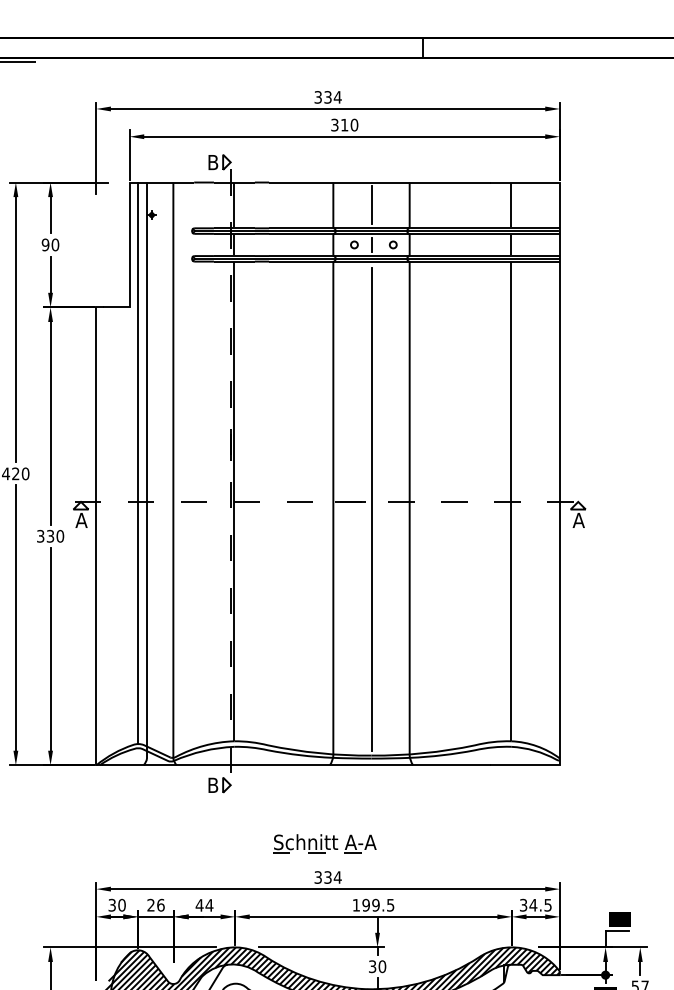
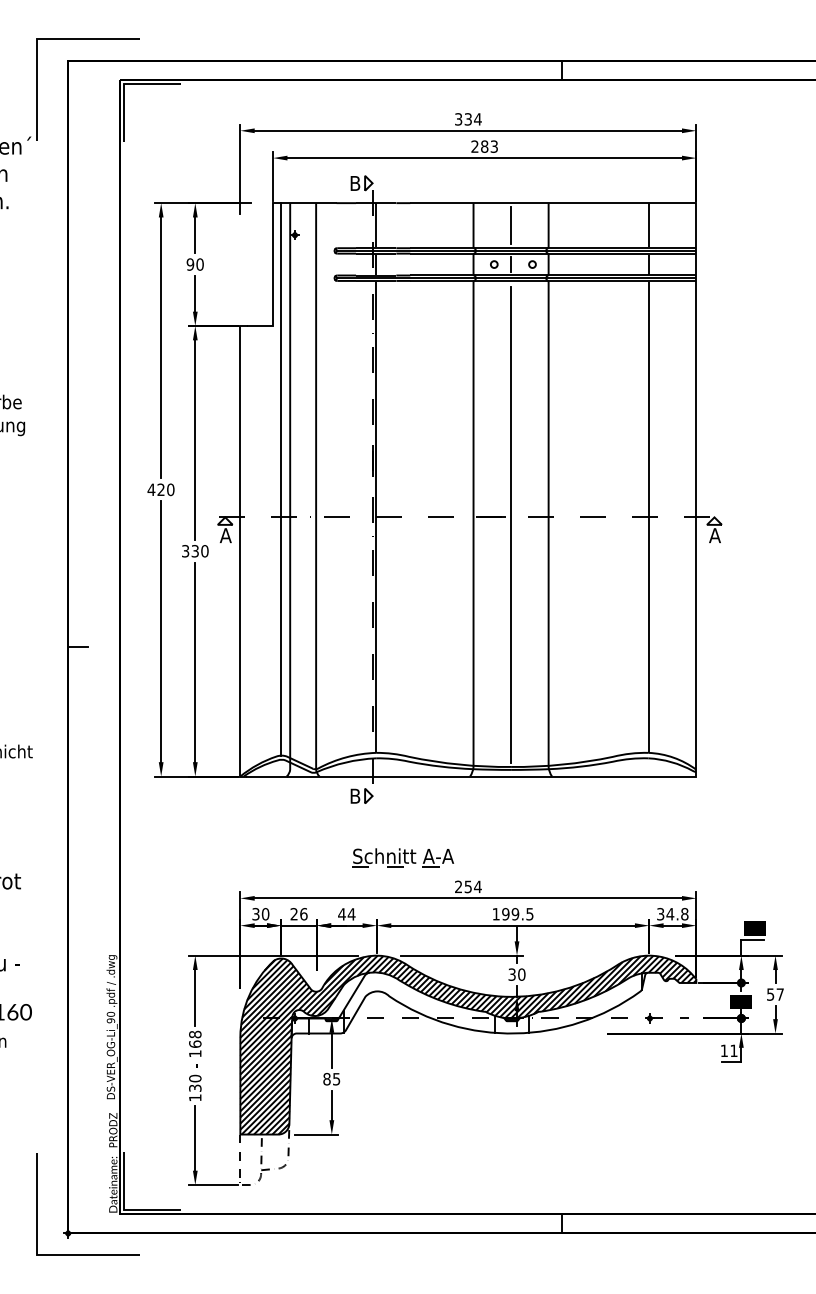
text: (344, 124) -> (484, 146), 310 -> 283
part: (325, 843) -> (403, 857), moved
text: (323, 877) -> (463, 886), 334 -> 254
text: (547, 905) -> (684, 914), 34.5 -> 34.8

